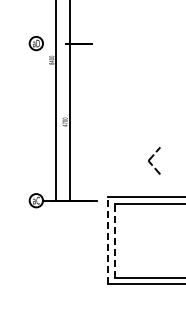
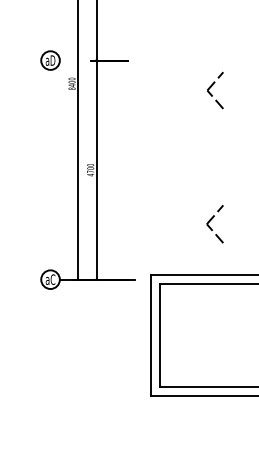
part: (154, 64) -> (215, 89), added
line: (108, 240) -> (151, 335), dashed -> solid
line: (114, 240) -> (159, 335), dashed -> solid

